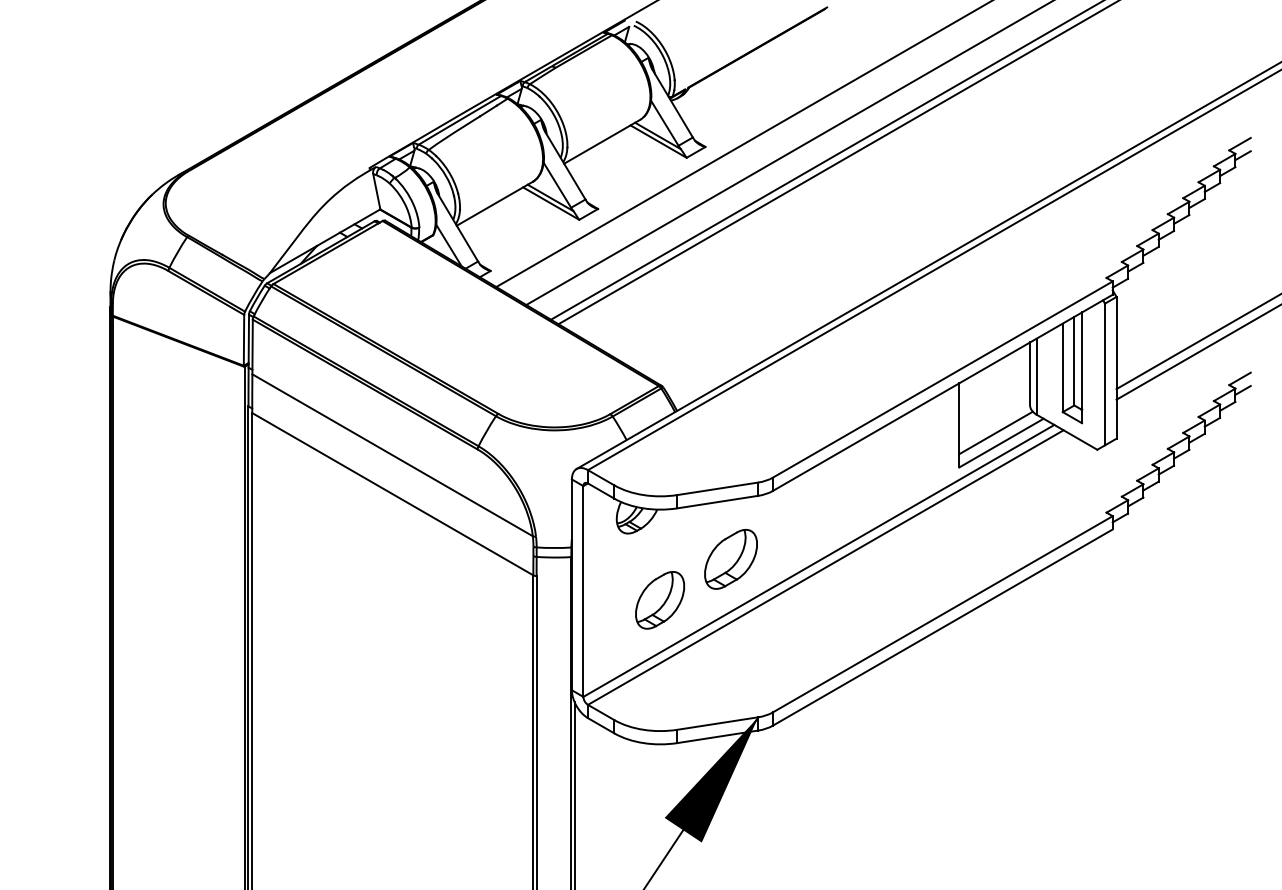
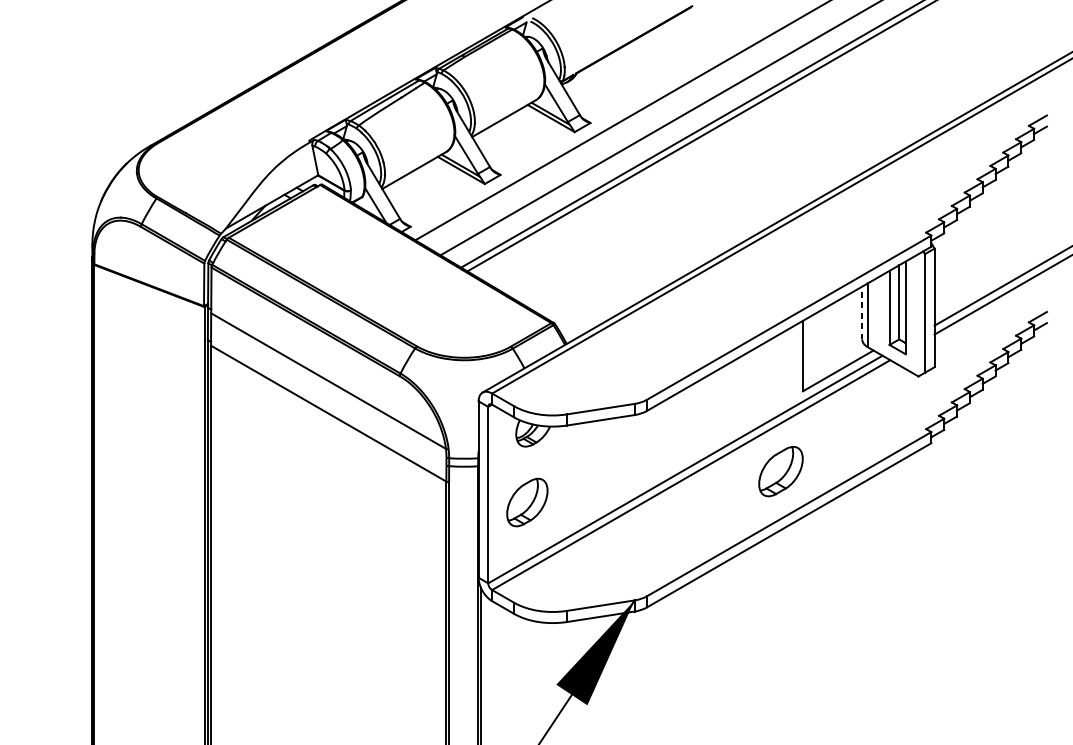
line: (1030, 373) -> (862, 312), solid -> dashed
line: (995, 432) -> (833, 362), removed
part: (730, 558) -> (780, 470), moved
part: (660, 600) -> (527, 502), moved

